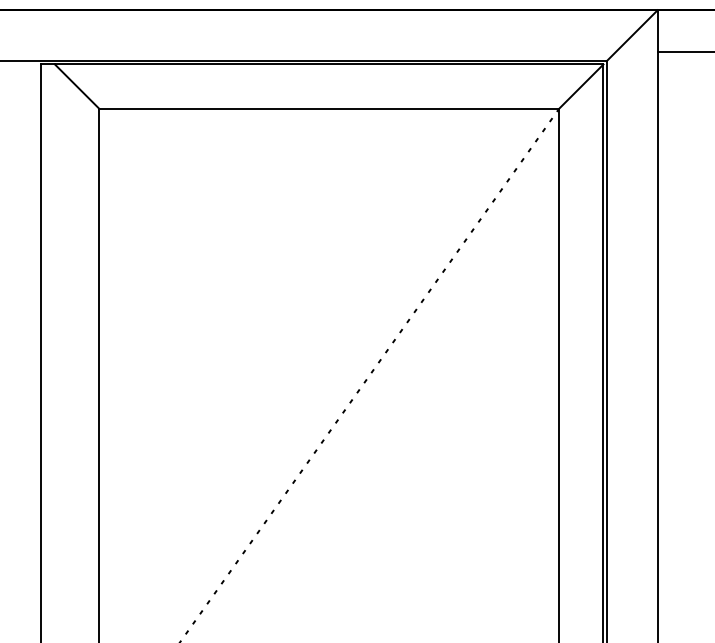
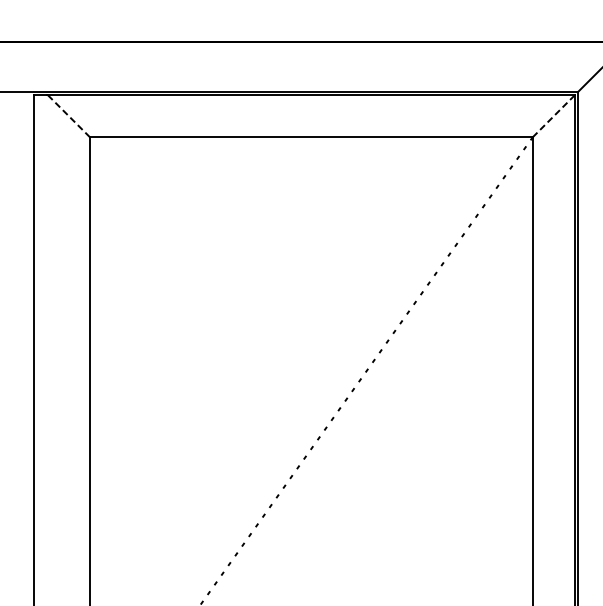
line: (76, 86) -> (68, 115), solid -> dashed
line: (581, 86) -> (554, 115), solid -> dashed

